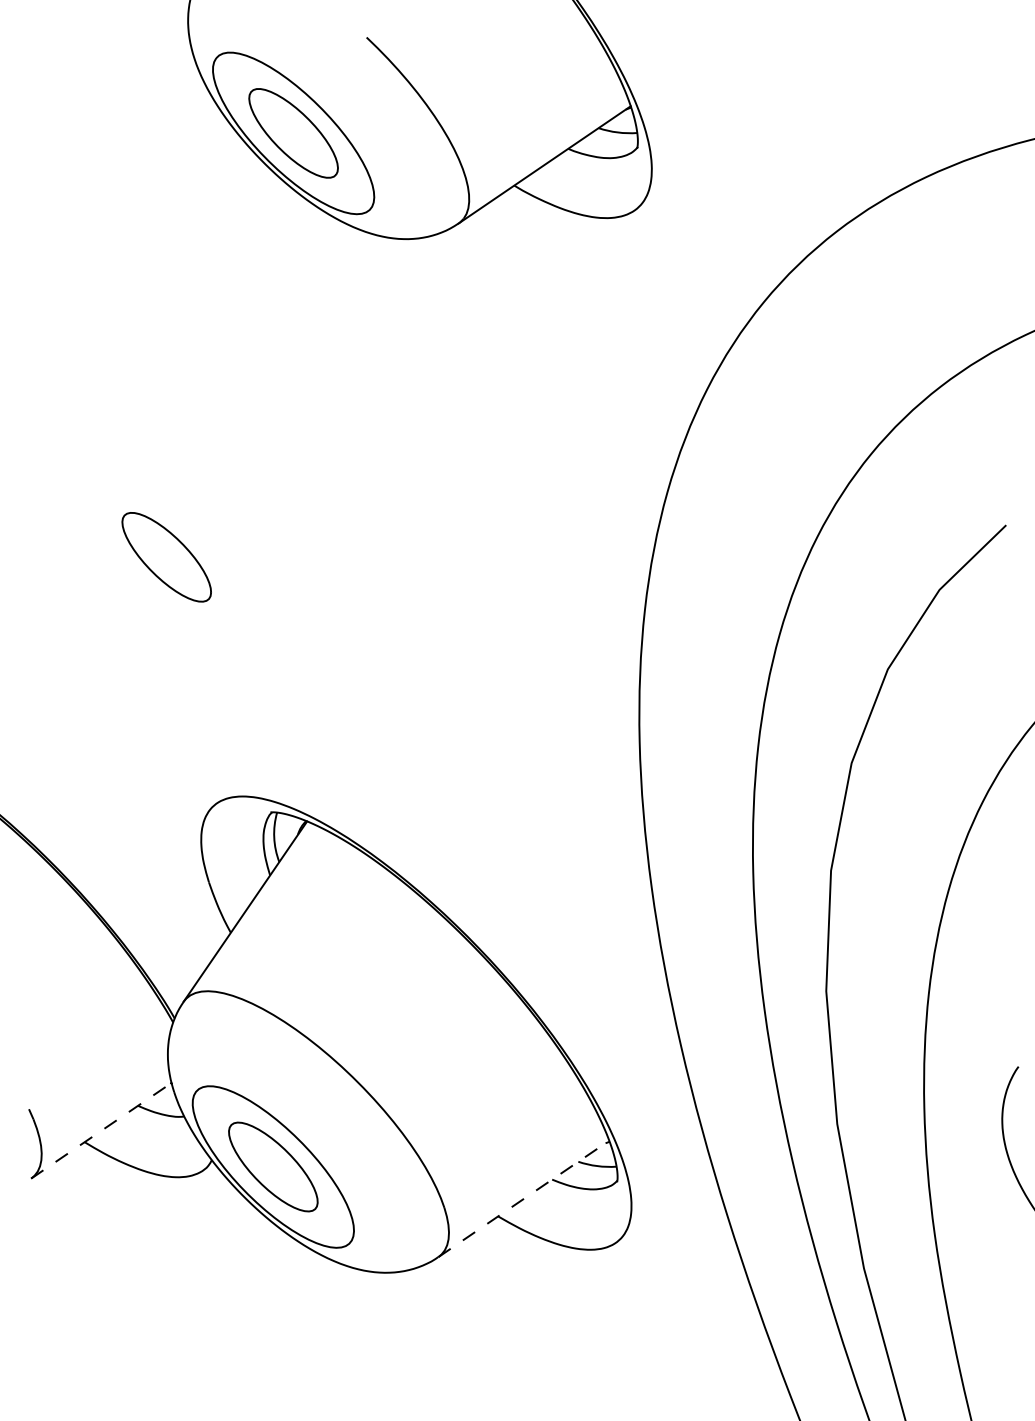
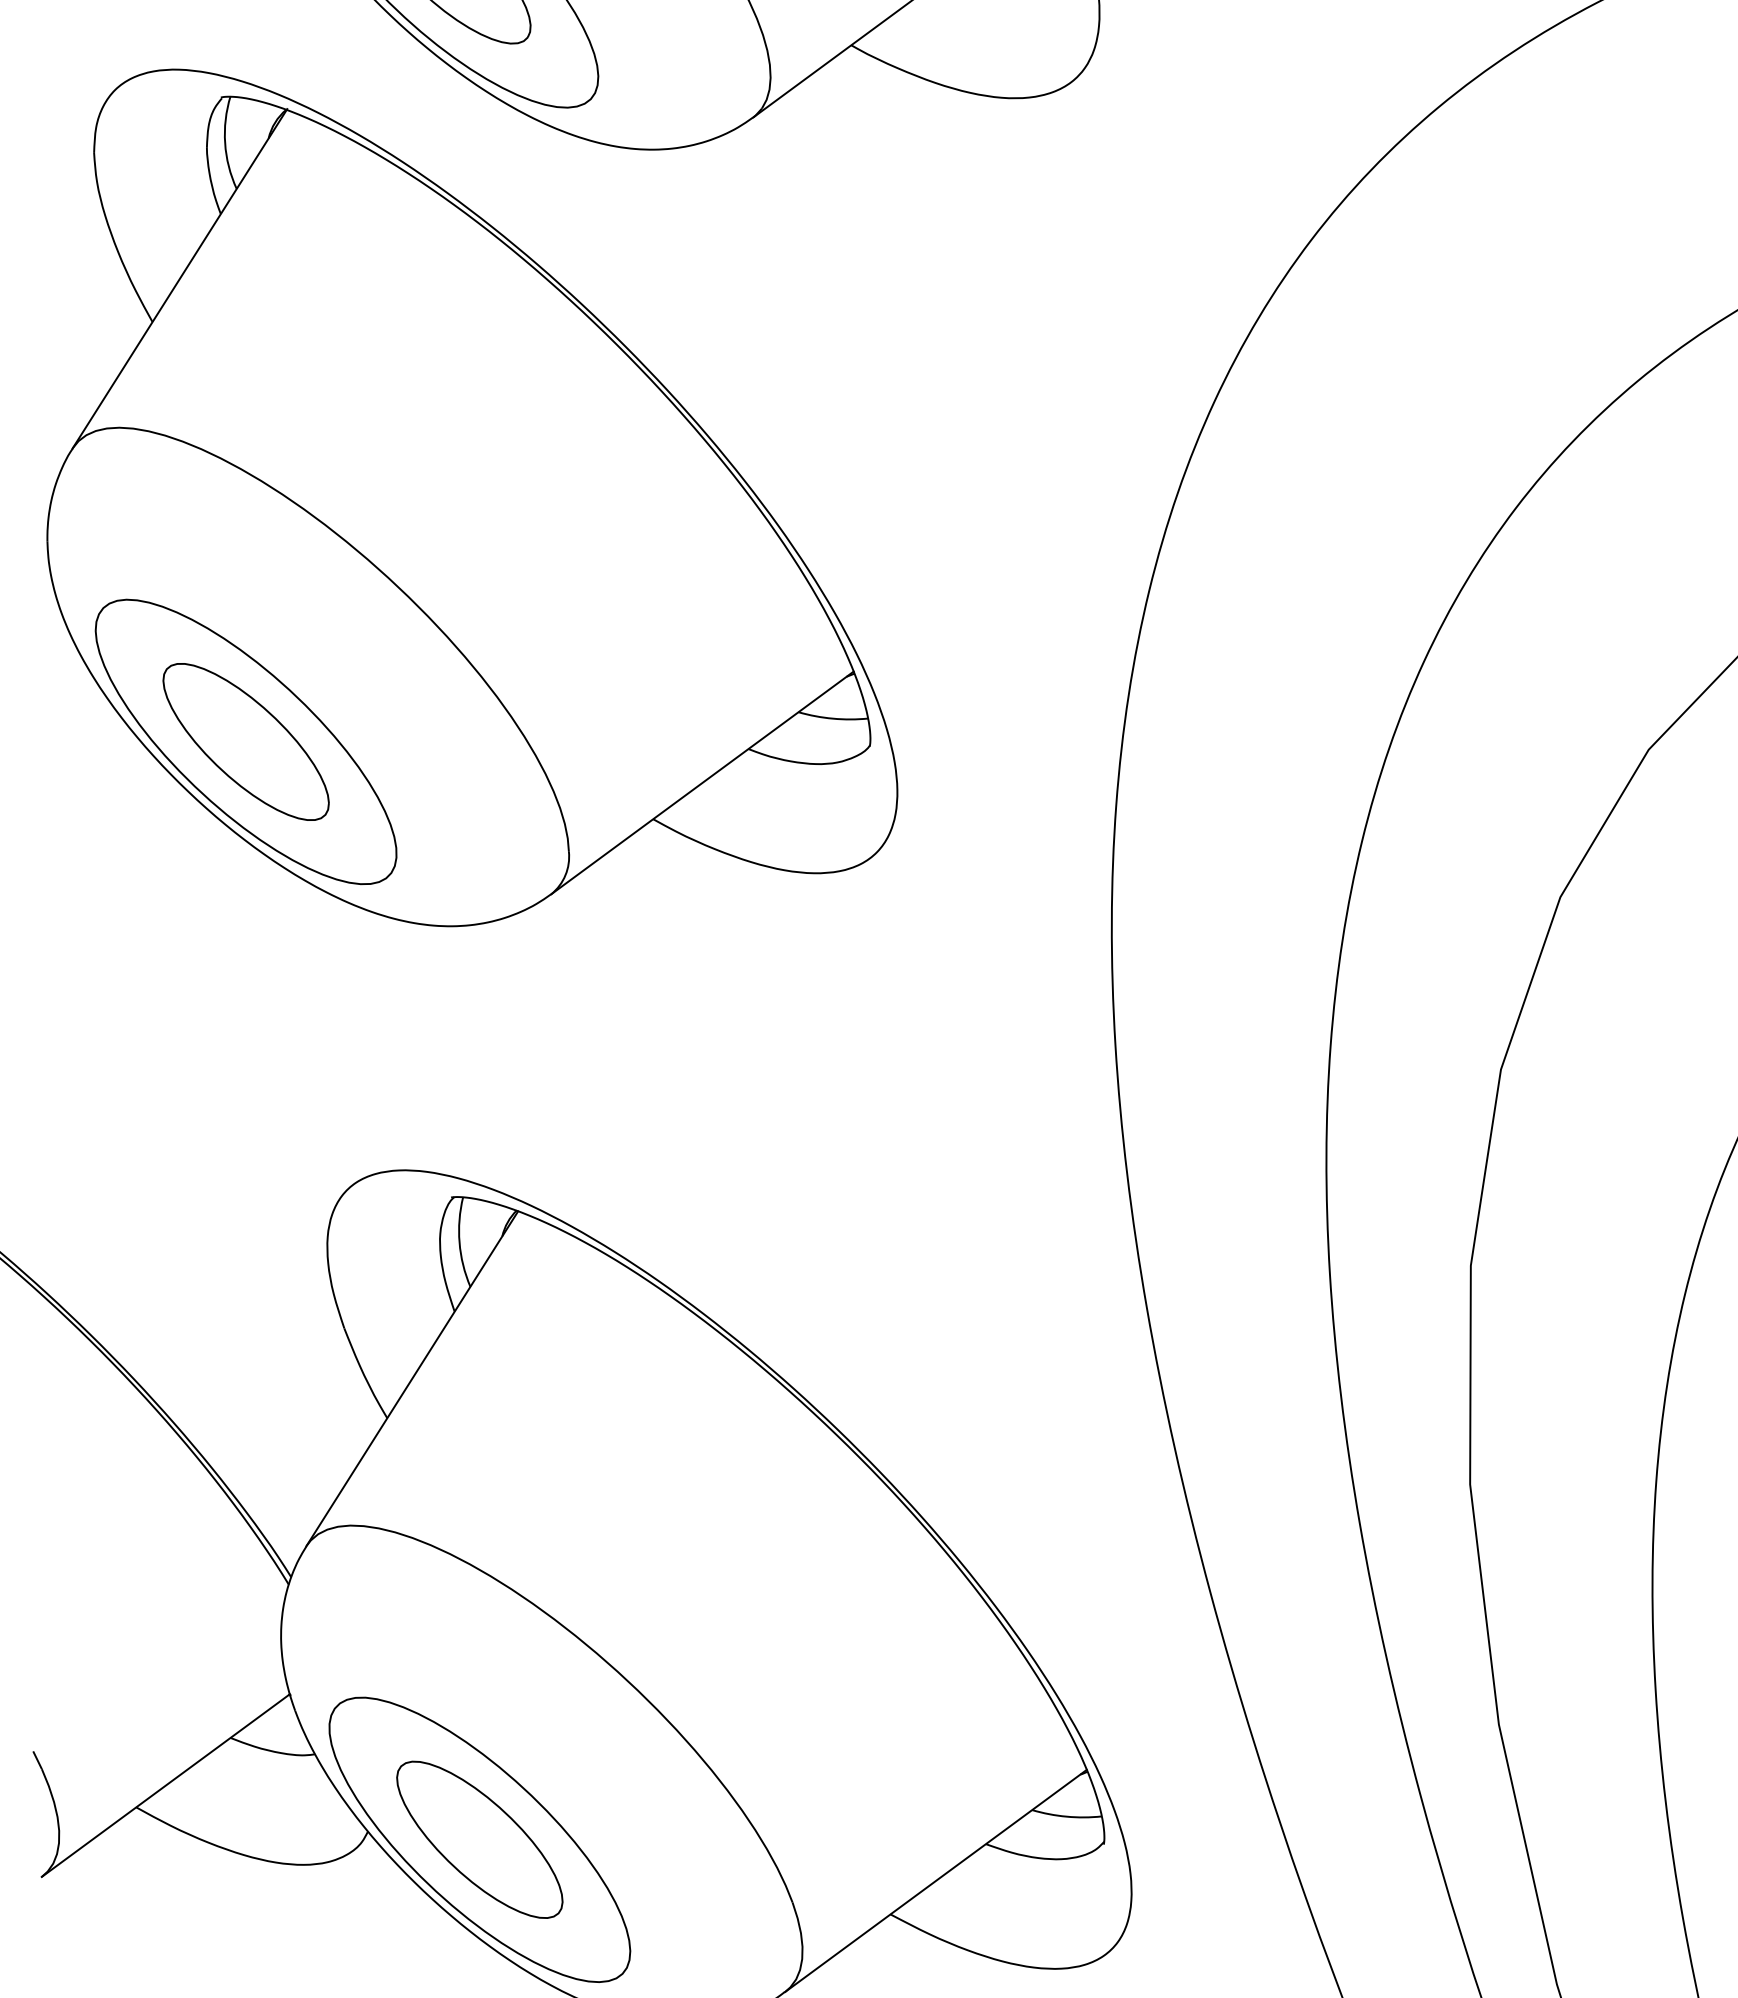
part: (292, 423) -> (465, 491), added
line: (101, 1130) -> (165, 1785), dashed -> solid
line: (524, 1198) -> (937, 1880), dashed -> solid

